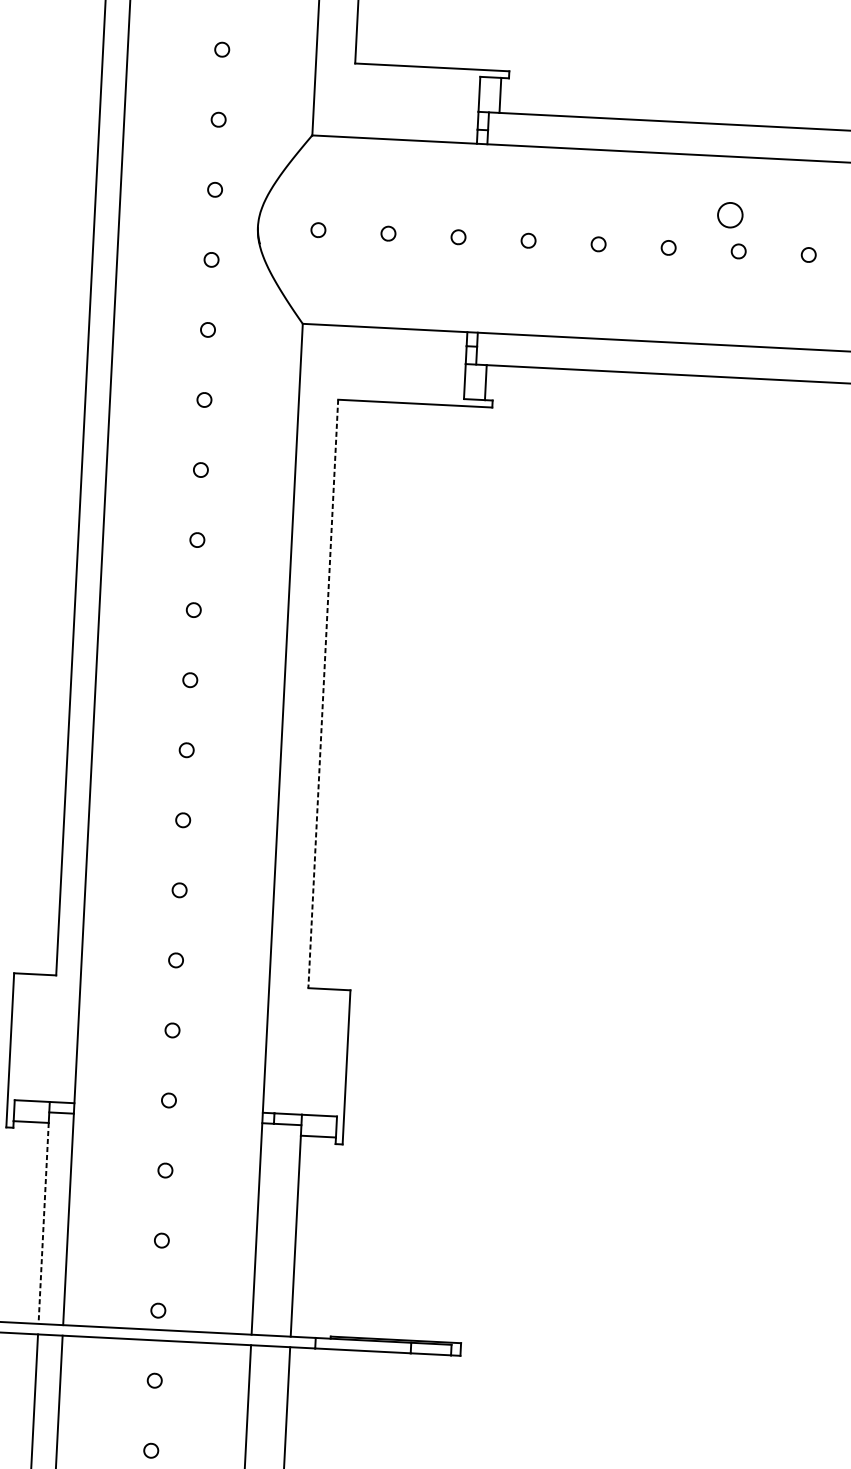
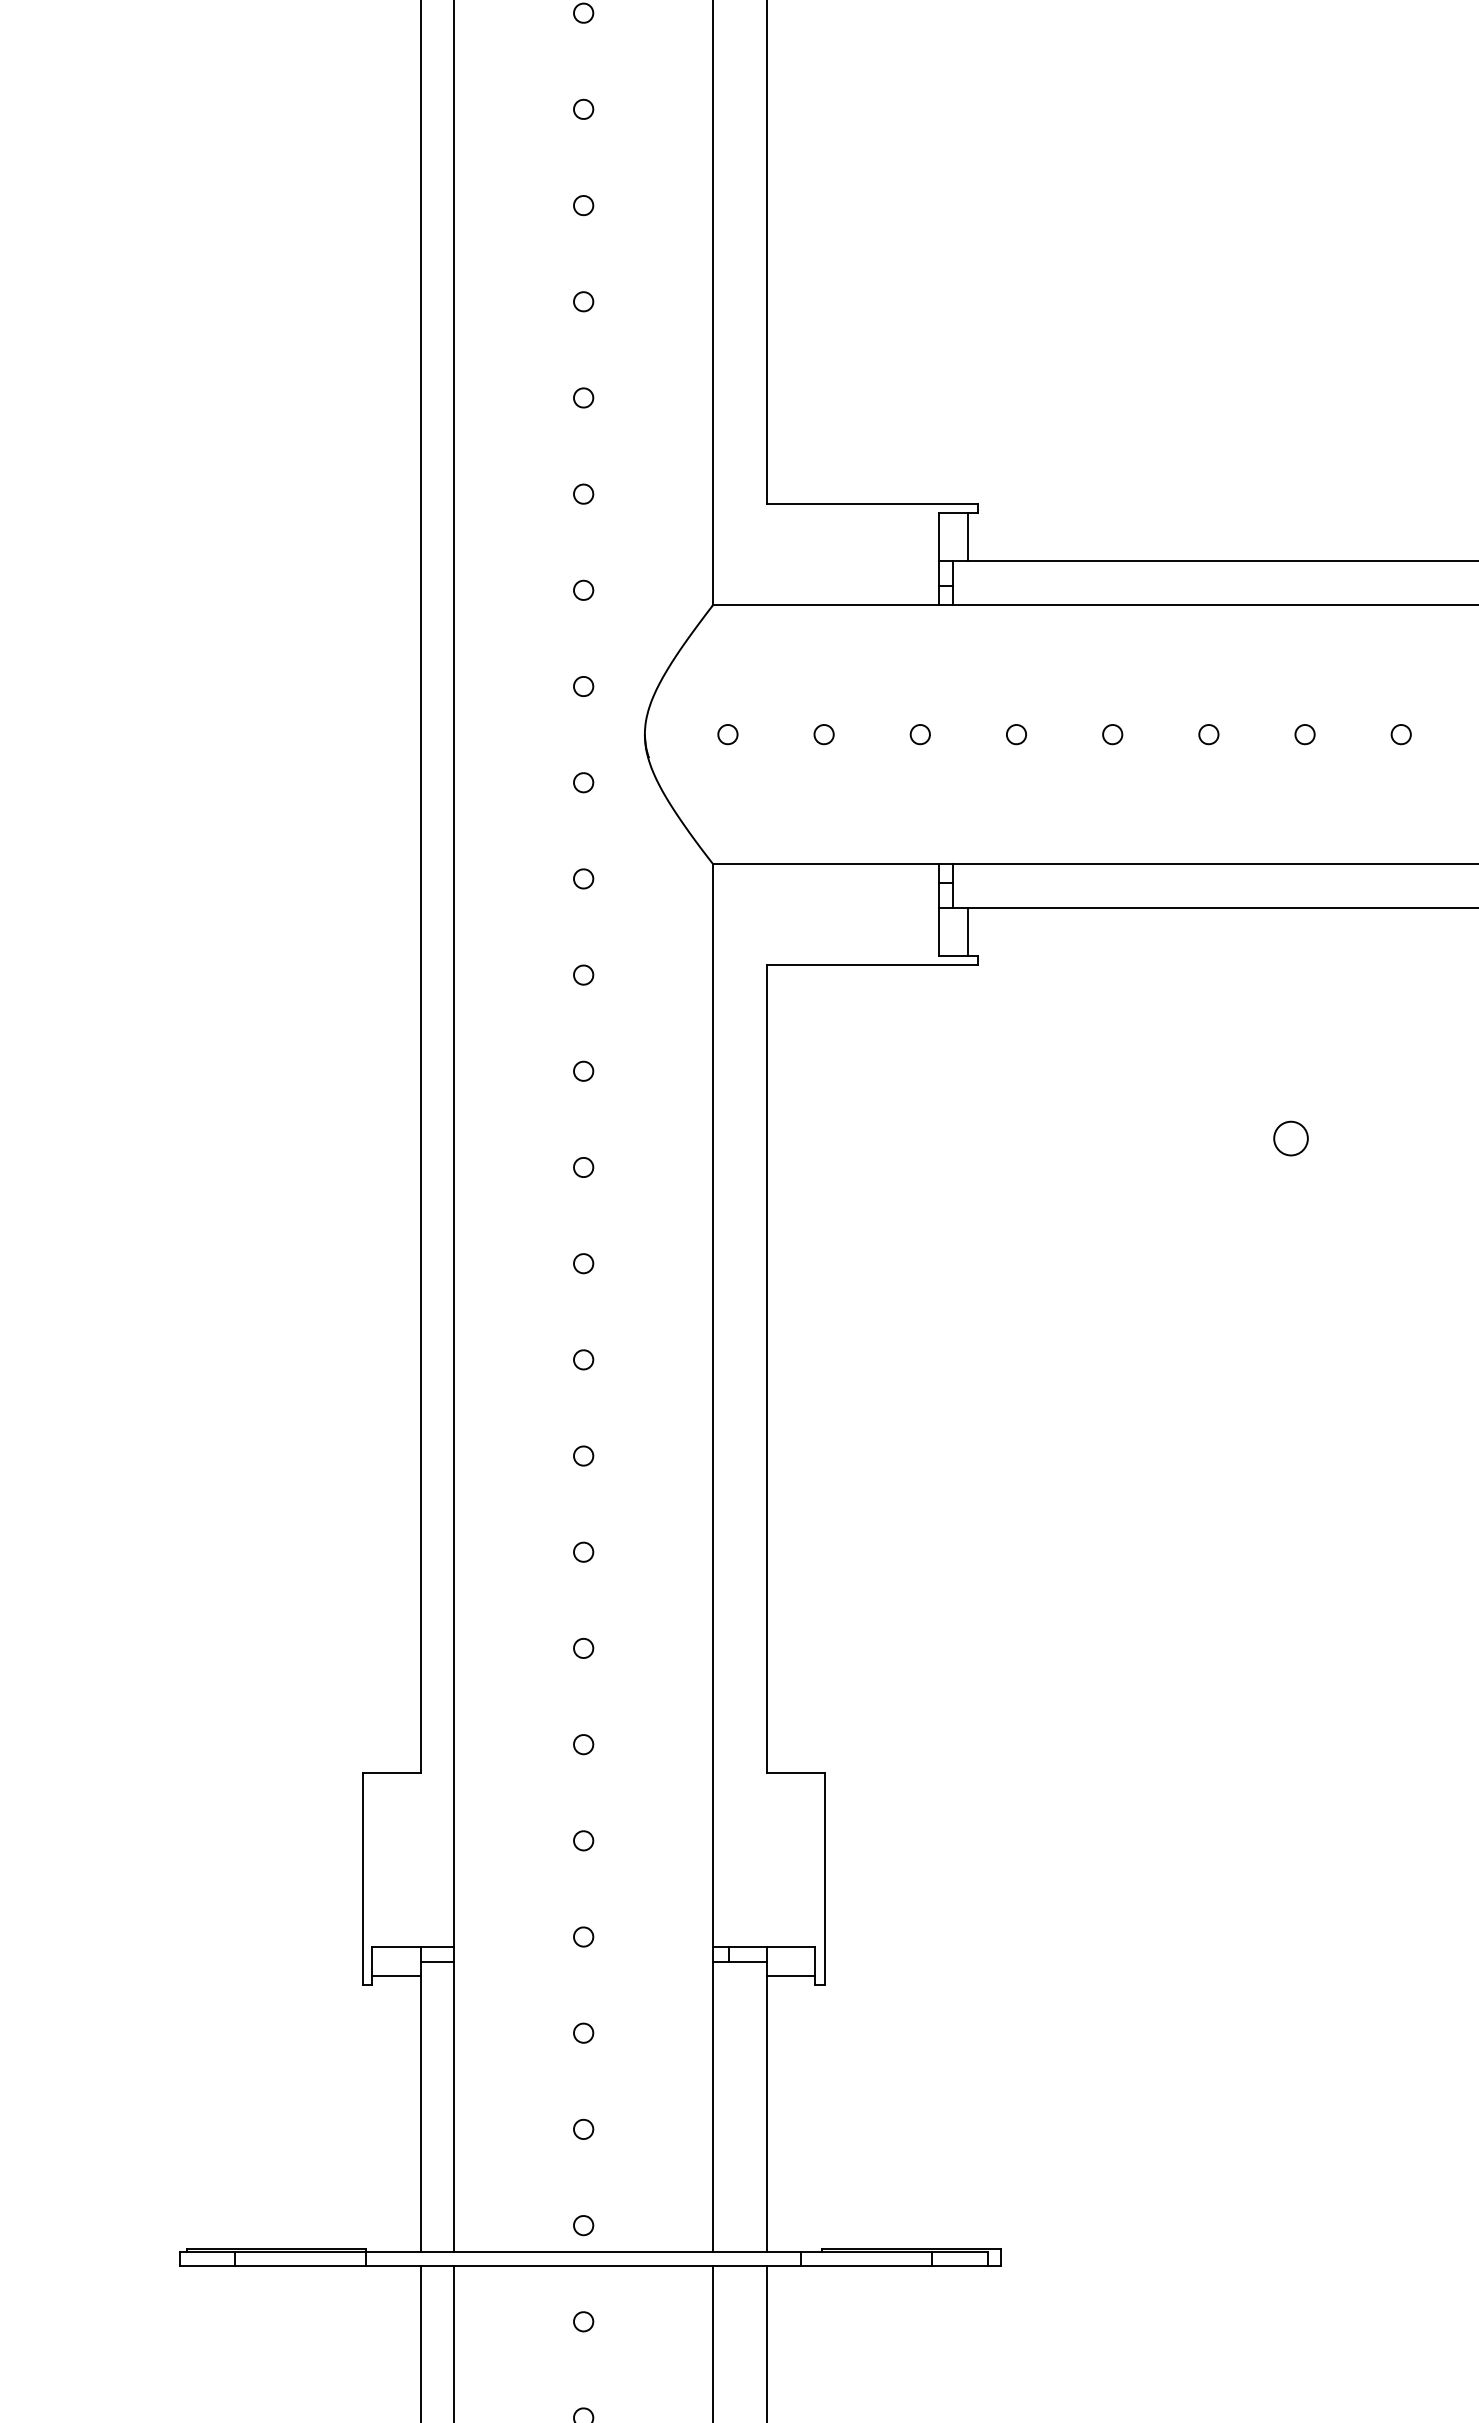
circle: (729, 215) -> (1290, 1138), moved
line: (323, 693) -> (766, 1369), dashed -> solid
line: (43, 1223) -> (420, 2114), dashed -> solid

